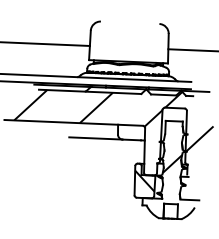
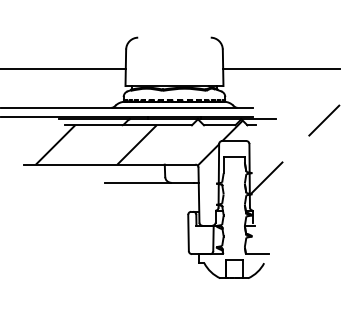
hatch: (172, 163) -> (234, 209), removed
hatch: (144, 180) -> (200, 232), removed

